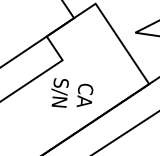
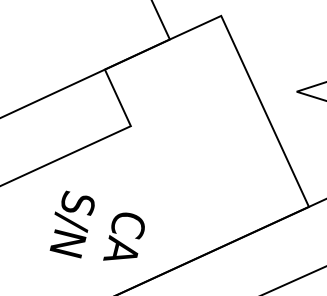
text: (72, 92) -> (99, 227), moved

